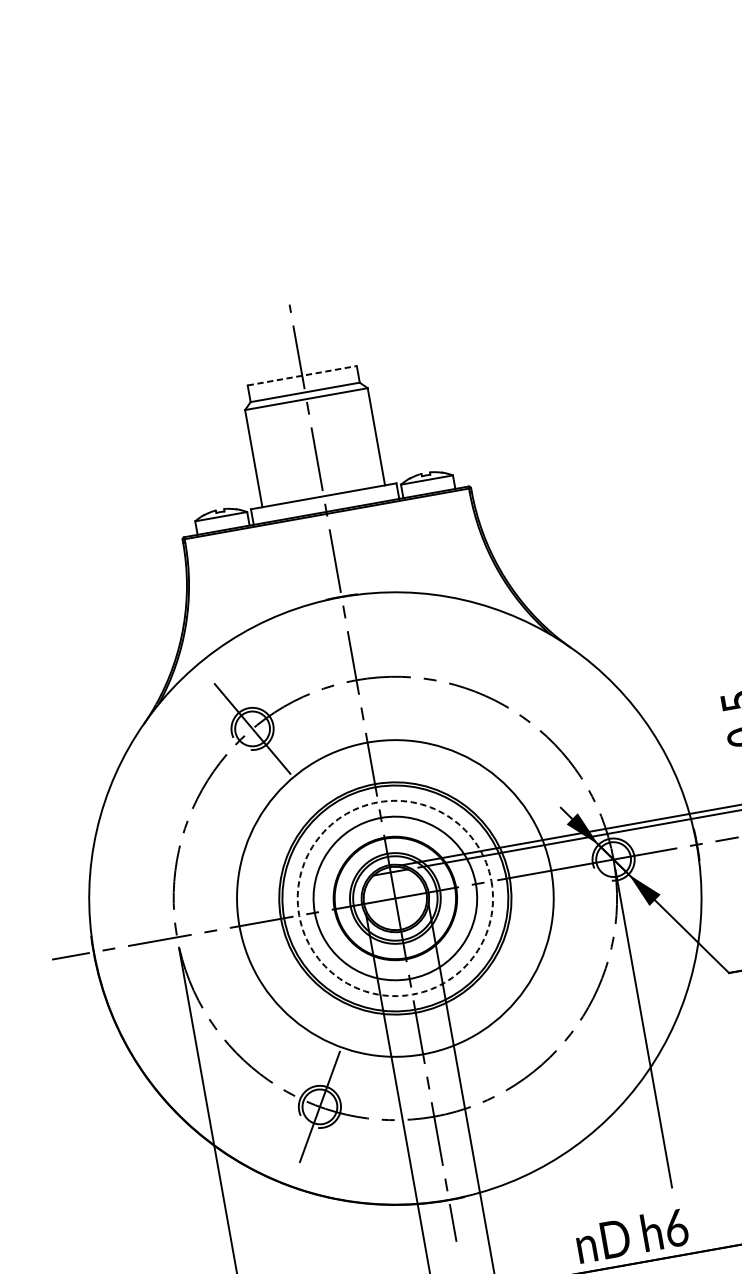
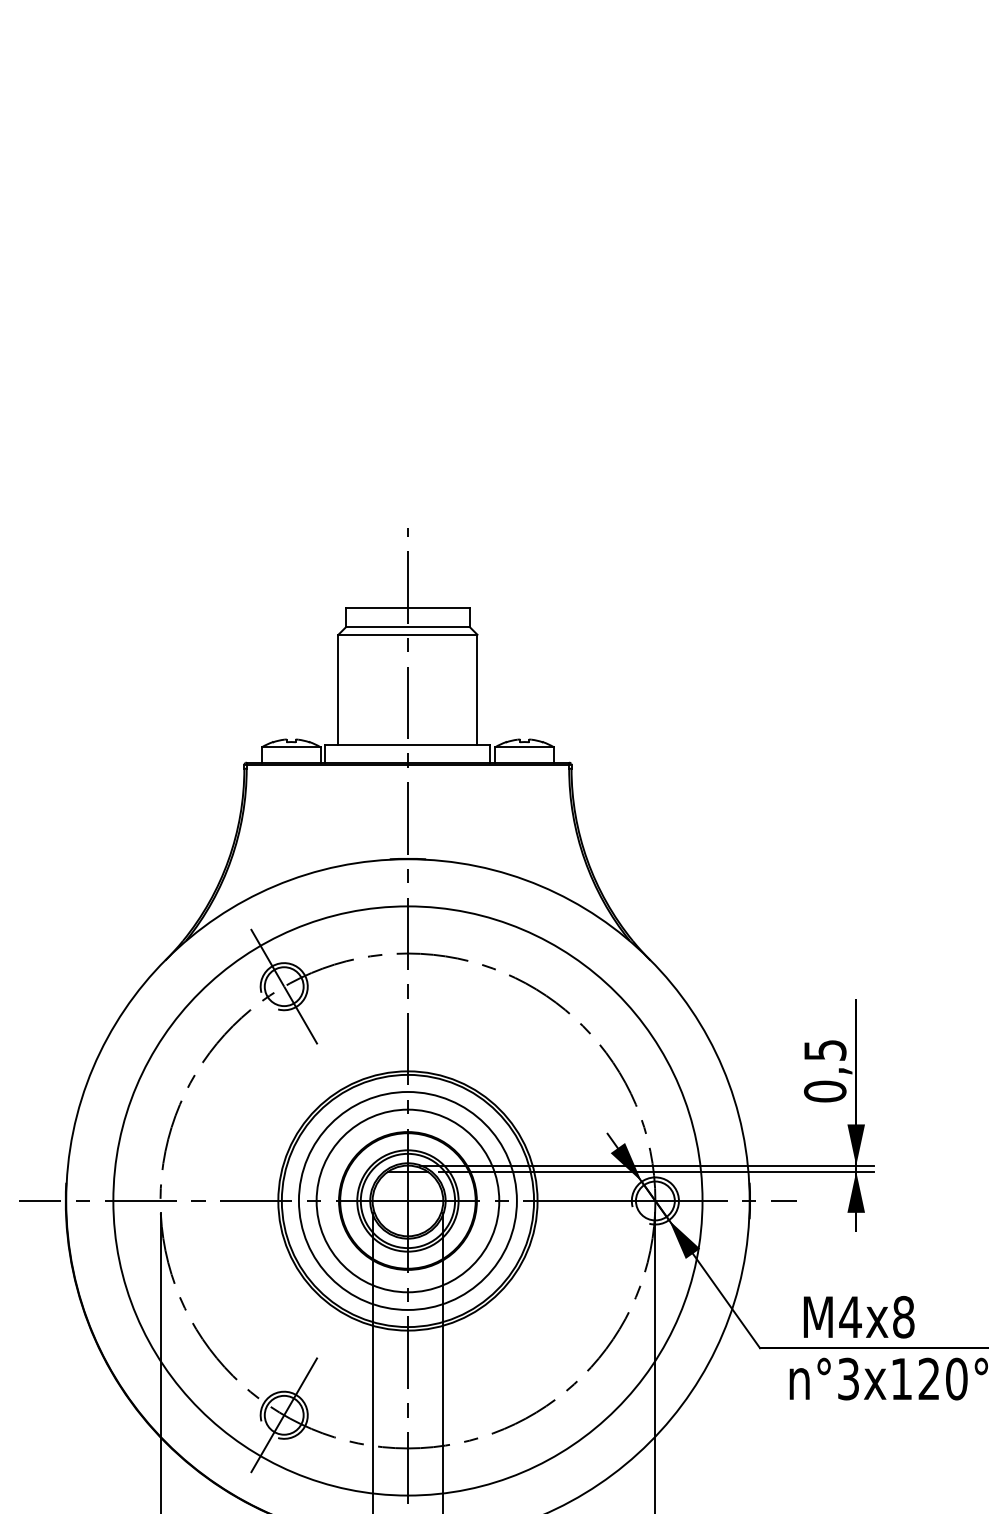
line: (301, 376) -> (407, 608), dashed -> solid
circle: (394, 898) -> (407, 1200), dashed -> solid
circle: (394, 898) -> (407, 1200), size x1.67

